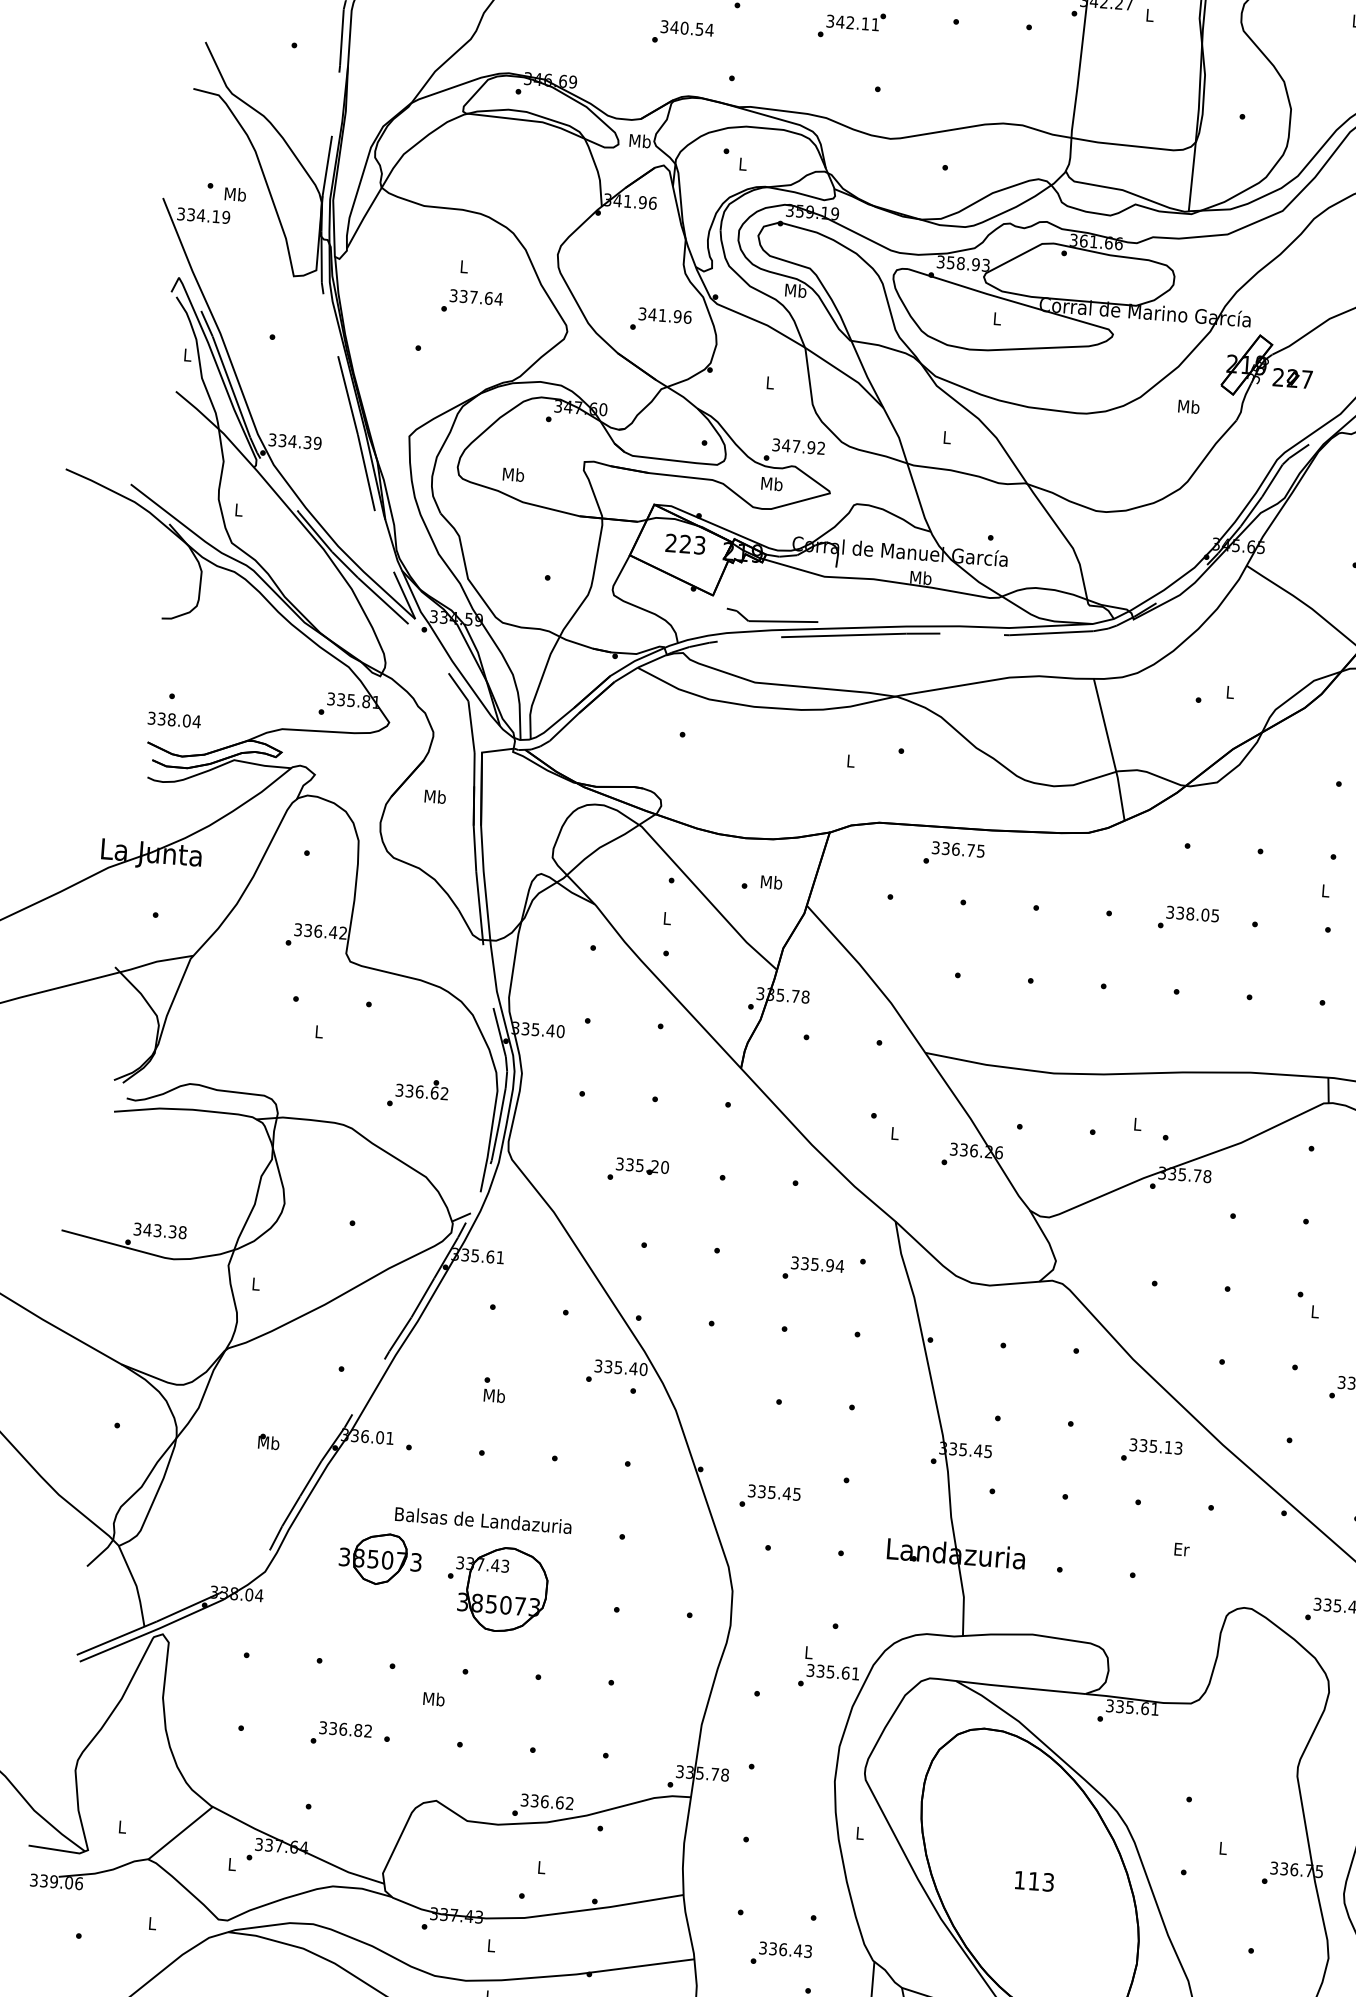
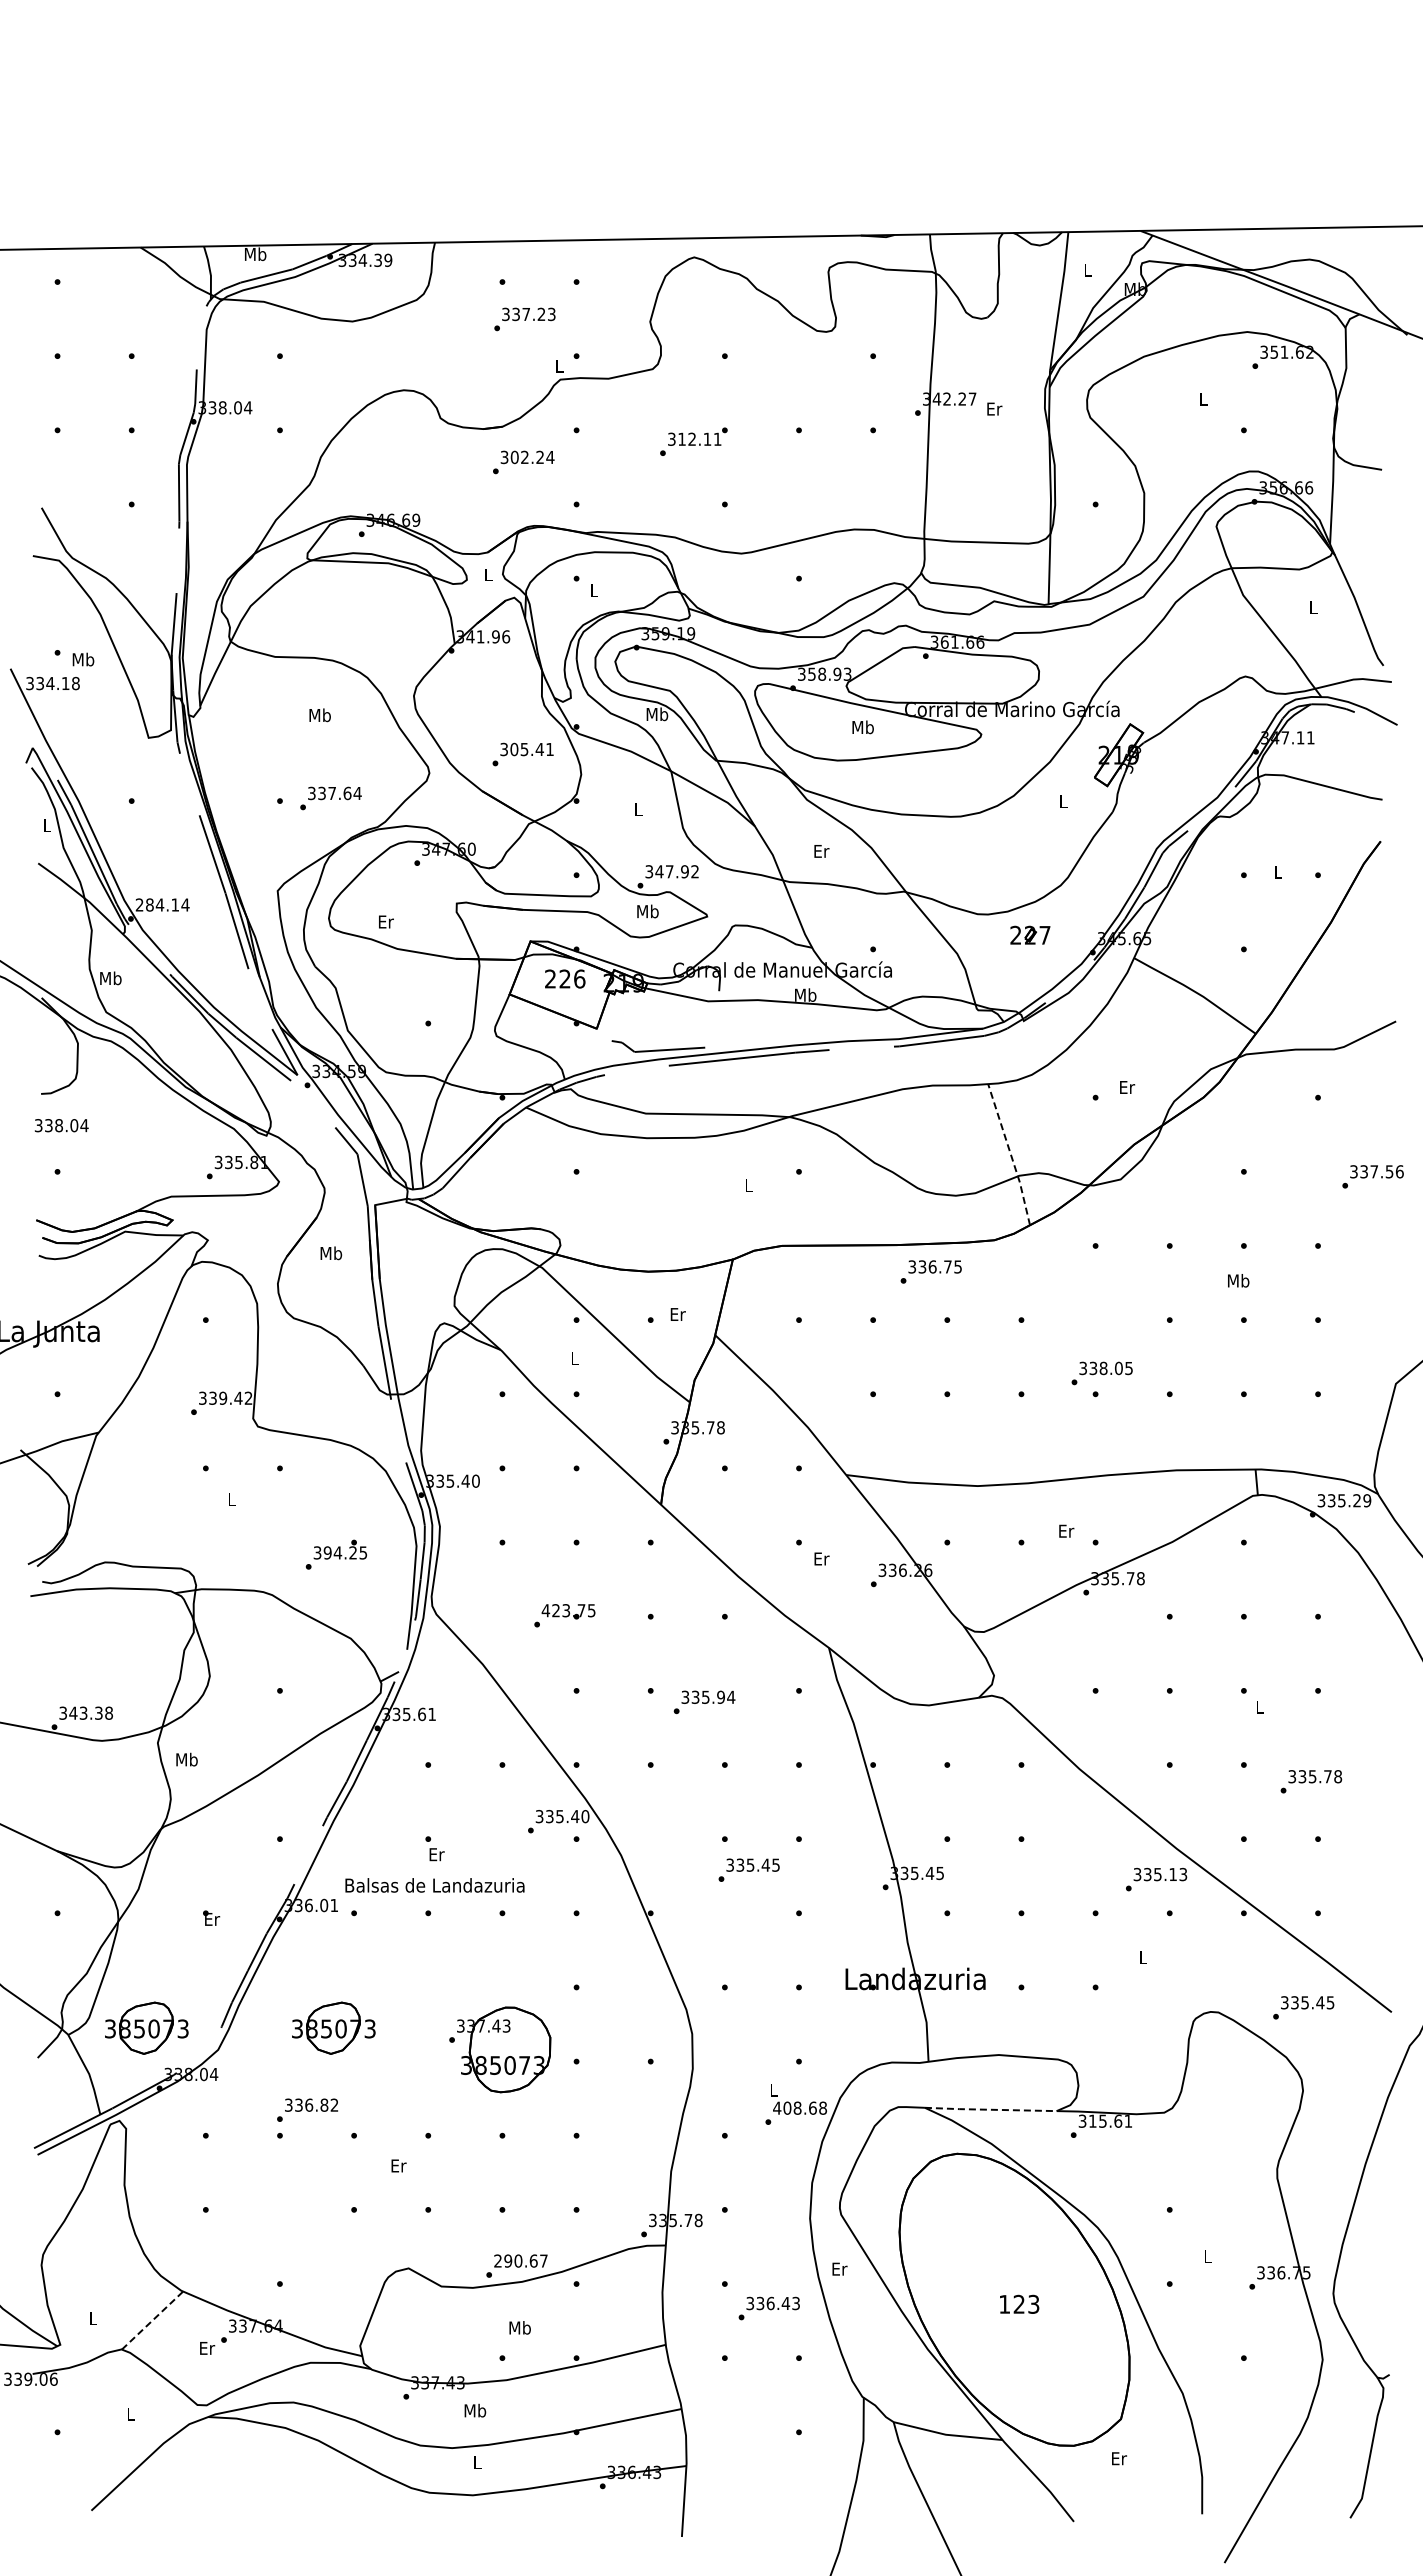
text: (1150, 14) -> (994, 408), L -> Er
text: (840, 21) -> (681, 438), 342.11 -> 312.11
text: (686, 28) -> (526, 457), 340.54 -> 302.24
text: (640, 140) -> (488, 574), Mb -> L
text: (225, 217) -> (75, 683), 334.19 -> 334.18
text: (463, 266) -> (319, 715), L -> Mb
text: (471, 302) -> (330, 798), moved
text: (670, 316) -> (532, 749), 341.96 -> 305.41
text: (996, 318) -> (862, 727), L -> Mb
part: (1292, 377) -> (1030, 934), moved
text: (1188, 406) -> (1063, 801), Mb -> L
text: (947, 437) -> (821, 851), L -> Er
text: (295, 441) -> (162, 904), 334.39 -> 284.14
text: (513, 474) -> (385, 921), Mb -> Er
text: (238, 510) -> (110, 978), L -> Mb
text: (699, 544) -> (579, 978), 223 -> 226
text: (1230, 692) -> (1127, 1087), L -> Er
text: (174, 719) -> (61, 1125), moved
line: (1111, 749) -> (1011, 1154), solid -> dashed
text: (953, 853) -> (930, 1271), moved
text: (771, 882) -> (677, 1314), Mb -> Er
text: (1325, 890) -> (1238, 1280), L -> Mb
text: (1187, 918) -> (1101, 1373), moved
text: (318, 930) -> (223, 1397), 336.42 -> 339.42
text: (427, 1092) -> (345, 1552), 336.62 -> 394.25
text: (1137, 1123) -> (1066, 1530), L -> Er
text: (894, 1133) -> (821, 1558), L -> Er
text: (642, 1165) -> (568, 1610), 335.20 -> 423.75
text: (813, 1269) -> (704, 1702), moved
text: (255, 1283) -> (186, 1759), L -> Mb
text: (494, 1395) -> (436, 1854), Mb -> Er
text: (268, 1443) -> (211, 1919), Mb -> Er
text: (1151, 1451) -> (1156, 1879), moved
text: (769, 1496) -> (748, 1869), moved
text: (482, 1520) -> (434, 1885), moved
part: (196, 1544) -> (146, 2027), added
text: (1182, 1549) -> (1143, 1957), Er -> L
part: (497, 1588) -> (500, 2049), moved
text: (833, 1671) -> (800, 2107), 335.61 -> 408.68
line: (1020, 1687) -> (990, 2109), solid -> dashed
text: (433, 1698) -> (398, 2165), Mb -> Er
text: (1119, 1705) -> (1092, 2120), 335.61 -> 315.61
text: (341, 1733) -> (307, 2109), moved
text: (546, 1801) -> (520, 2260), 336.62 -> 290.67
text: (860, 1832) -> (839, 2268), L -> Er
line: (180, 1833) -> (152, 2320), solid -> dashed
text: (232, 1864) -> (207, 2348), L -> Er
text: (540, 1867) -> (519, 2327), L -> Mb
text: (1033, 1880) -> (1018, 2303), 113 -> 123
text: (491, 1945) -> (475, 2410), L -> Mb
text: (780, 1954) -> (768, 2308), moved

